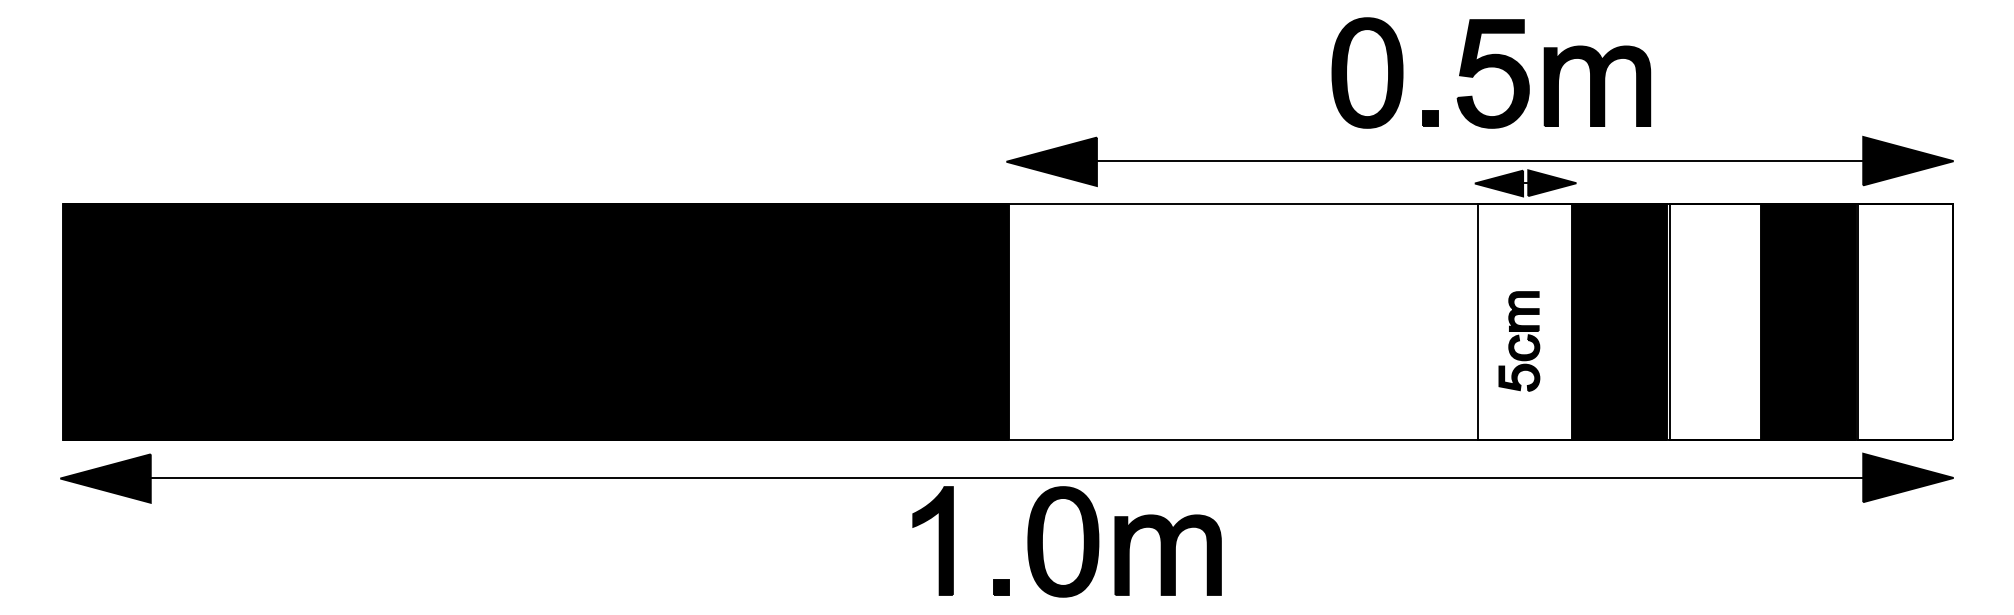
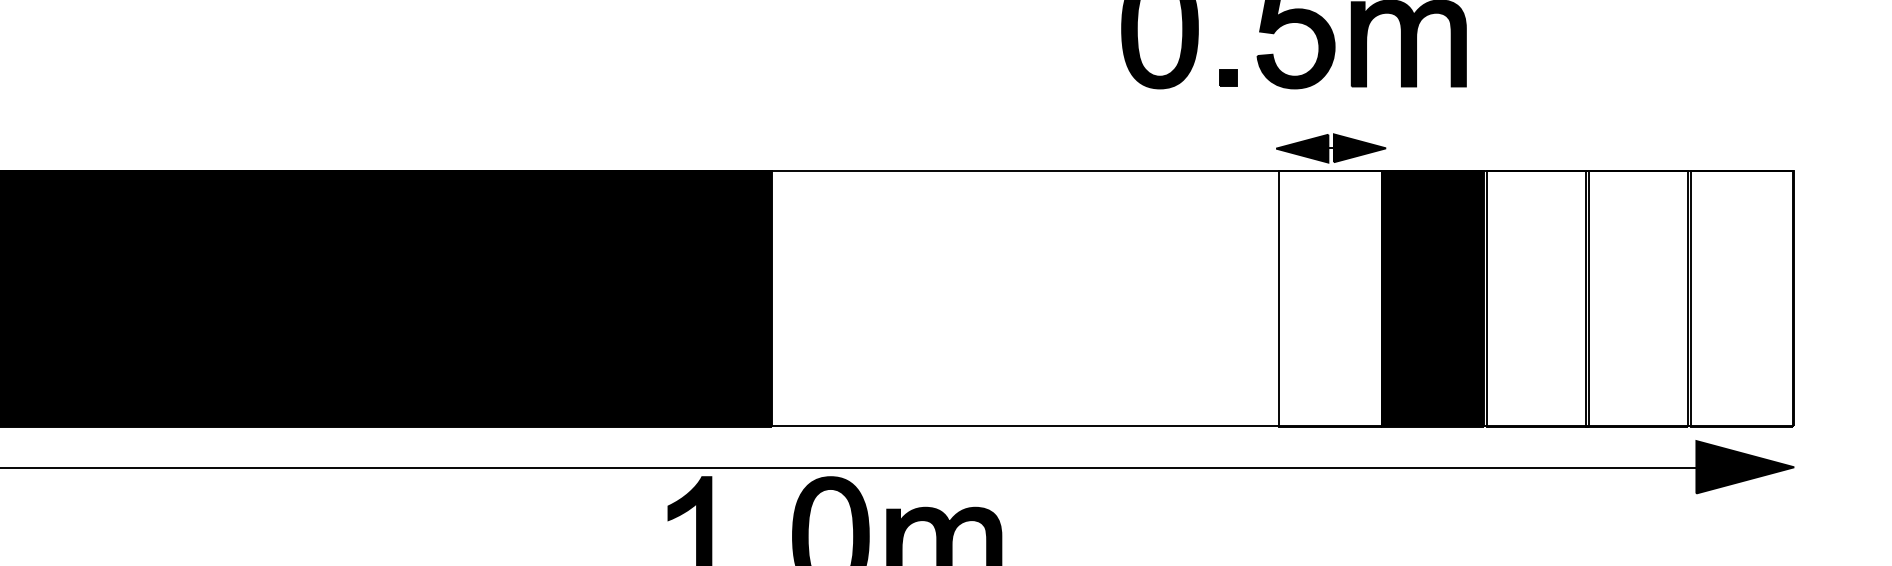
part: (1479, 161) -> (1281, 124), removed
fill: (1808, 322) -> (1637, 299), removed
part: (1519, 341) -> (1324, 319), removed

